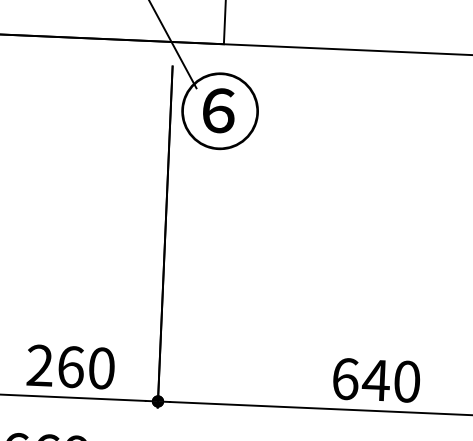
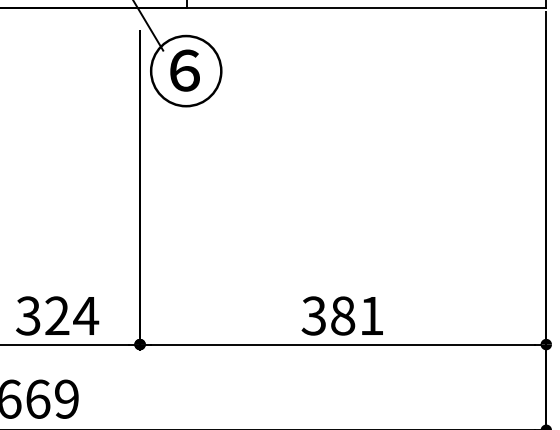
text: (71, 366) -> (57, 315), 260 -> 324
text: (375, 379) -> (342, 315), 640 -> 381

